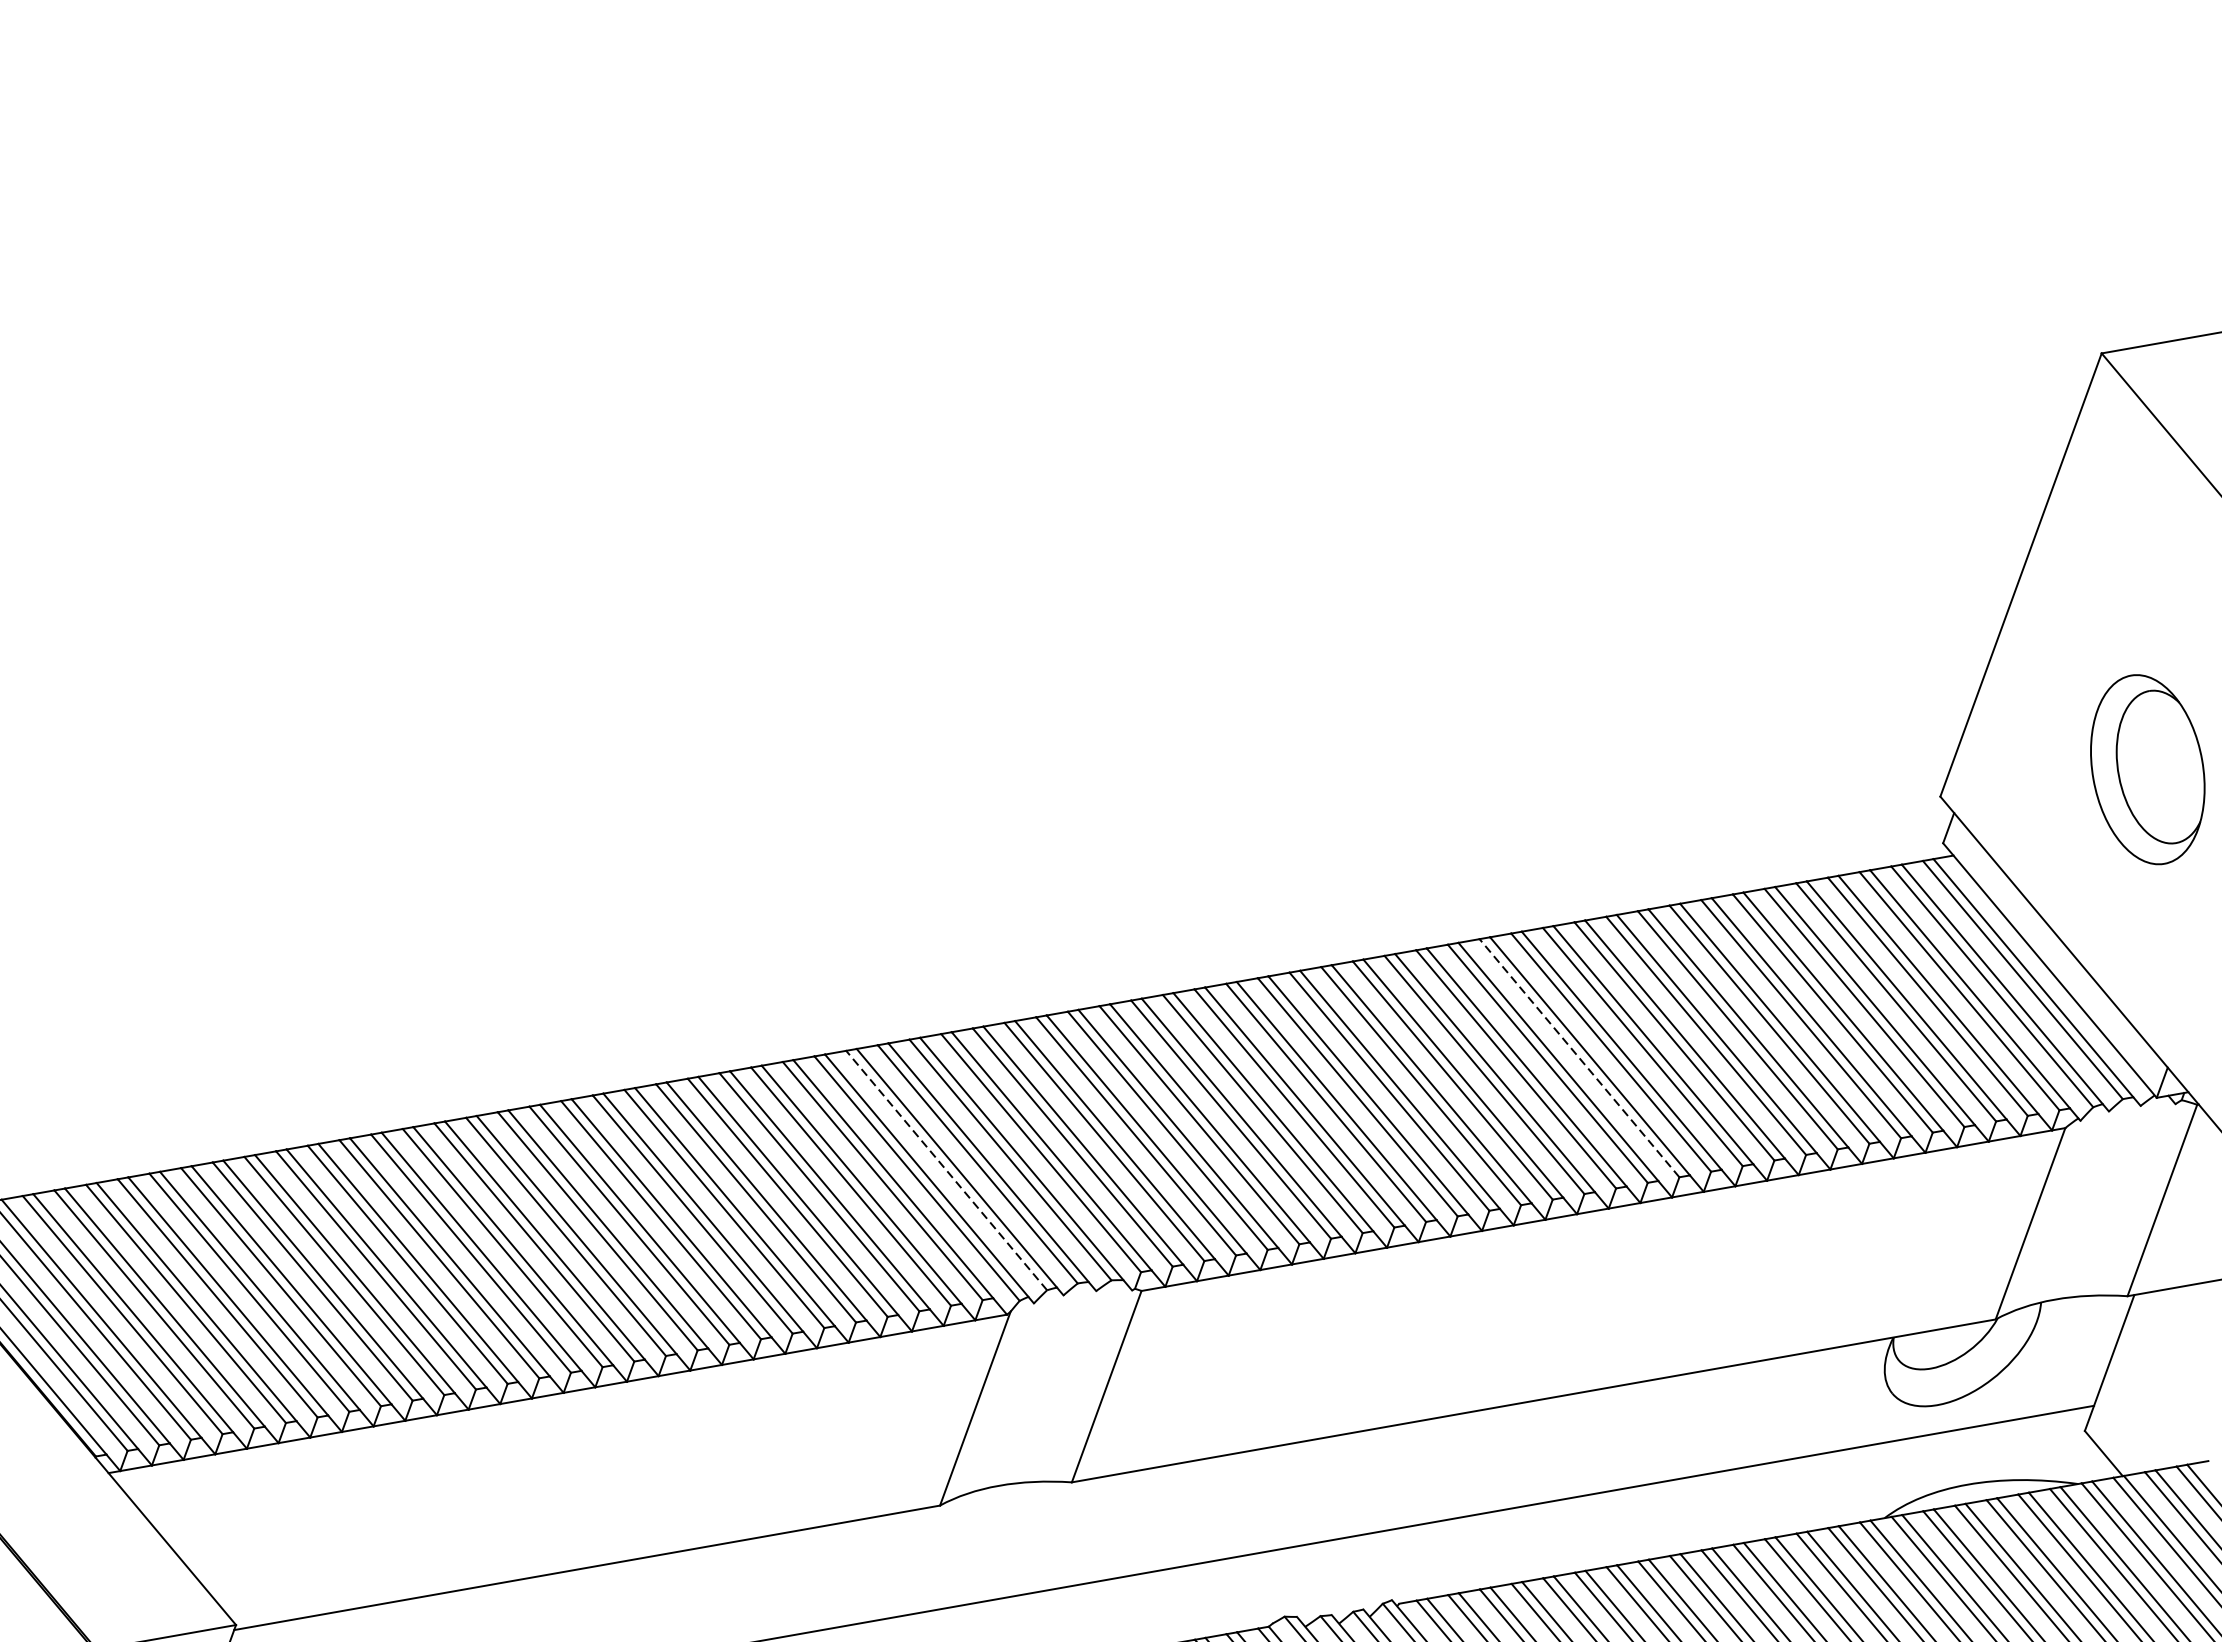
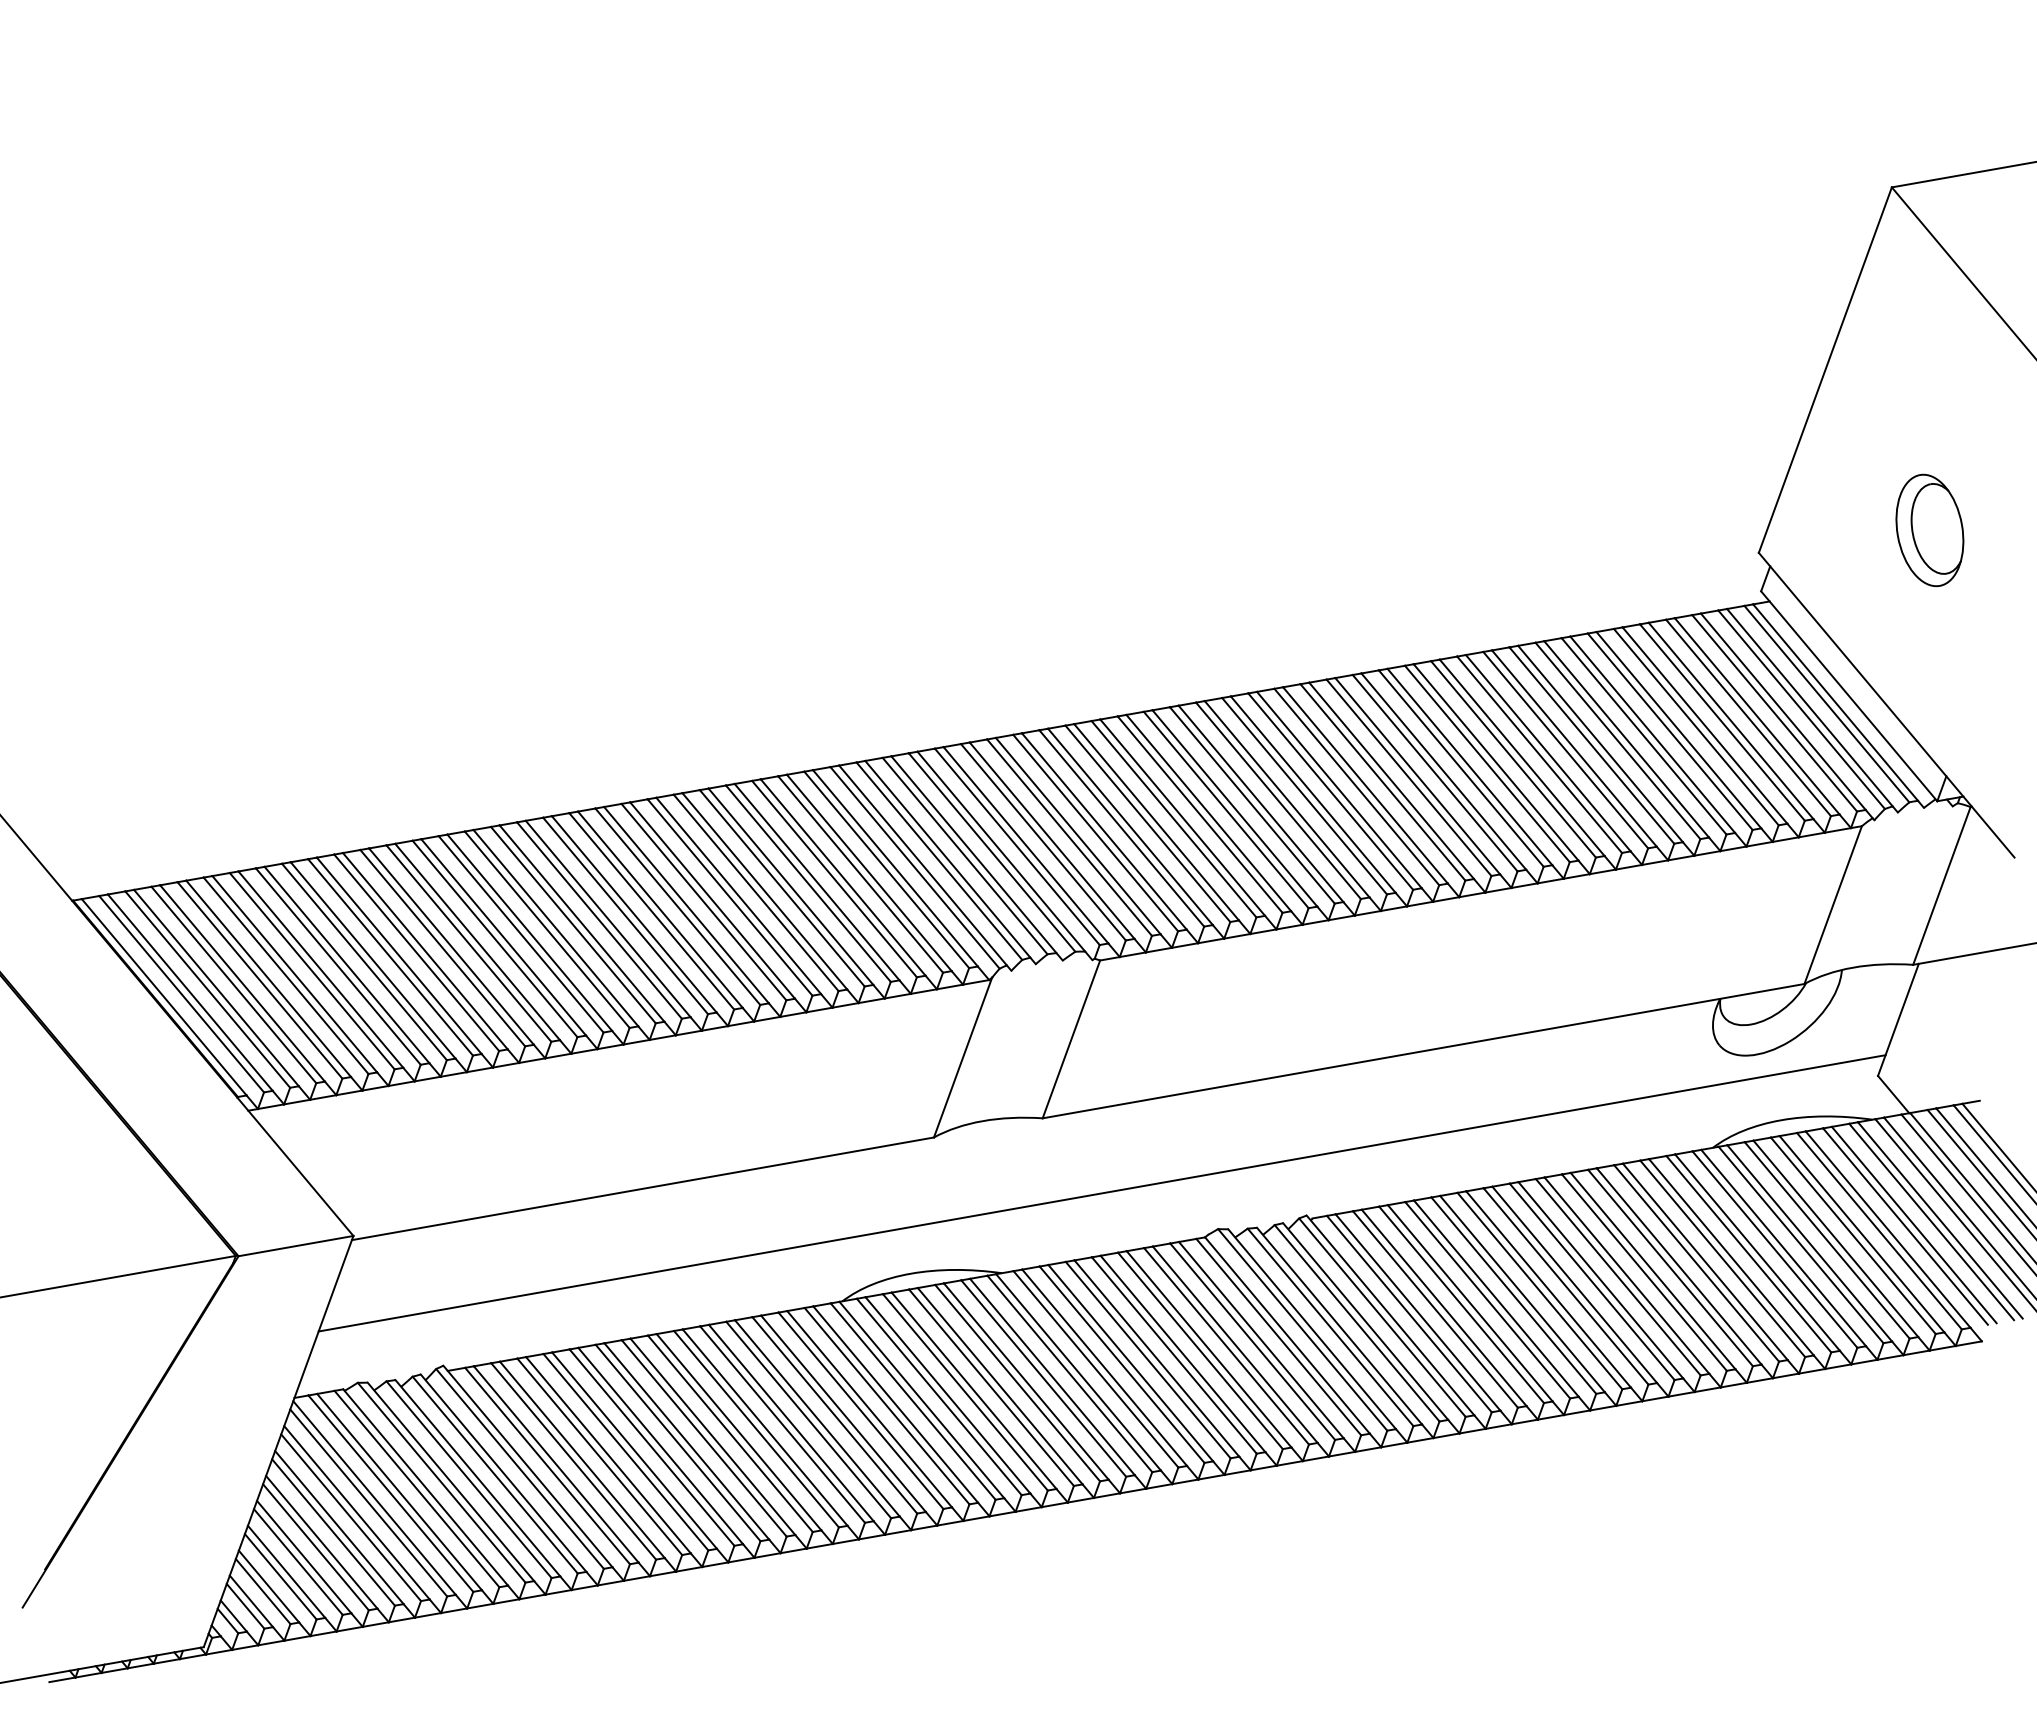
part: (2147, 768) -> (1929, 529), size x0.71
line: (1578, 1058) -> (1460, 768), dashed -> solid
line: (946, 1170) -> (939, 861), dashed -> solid

